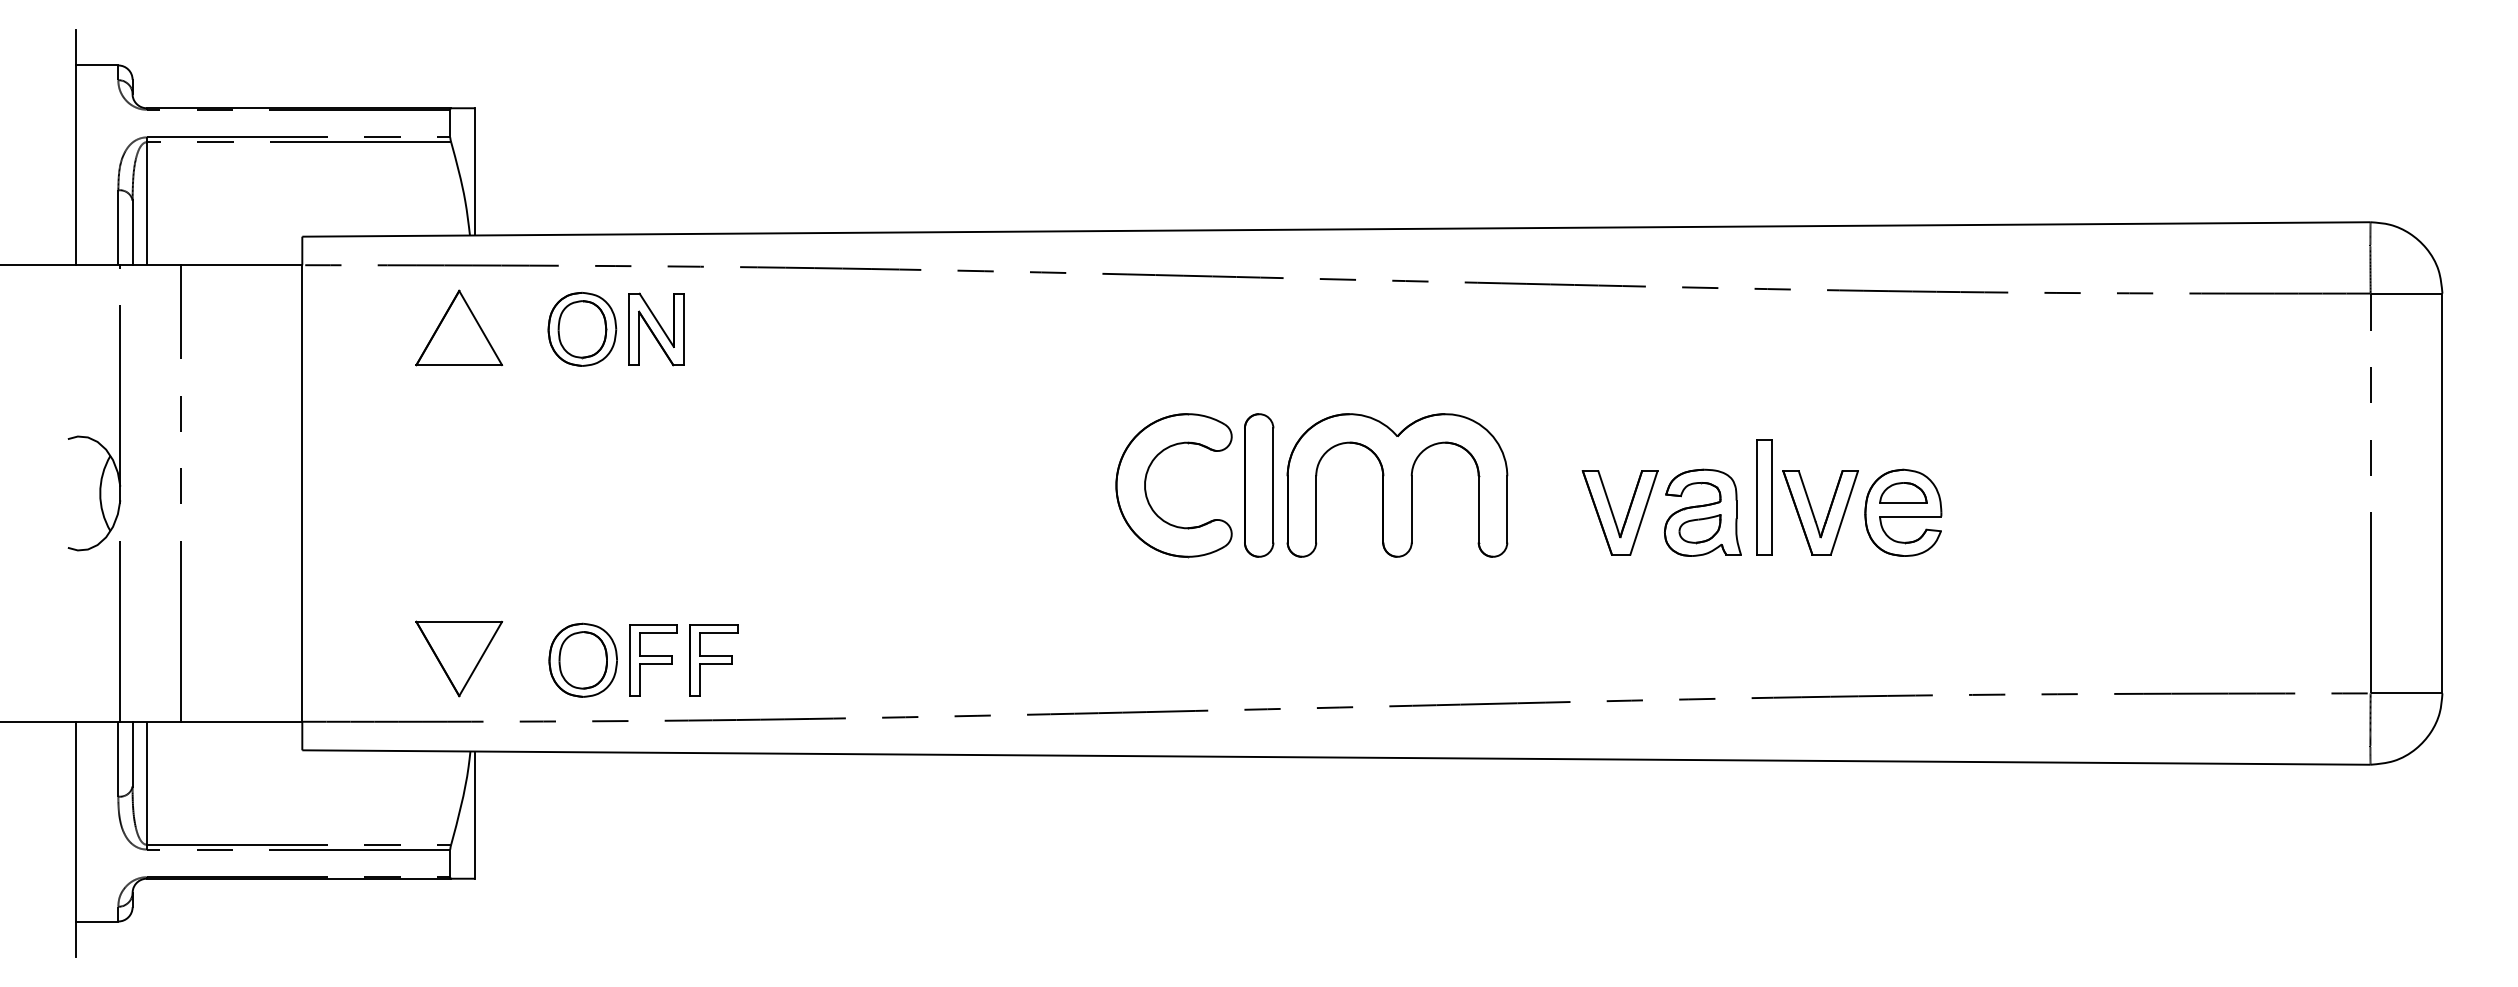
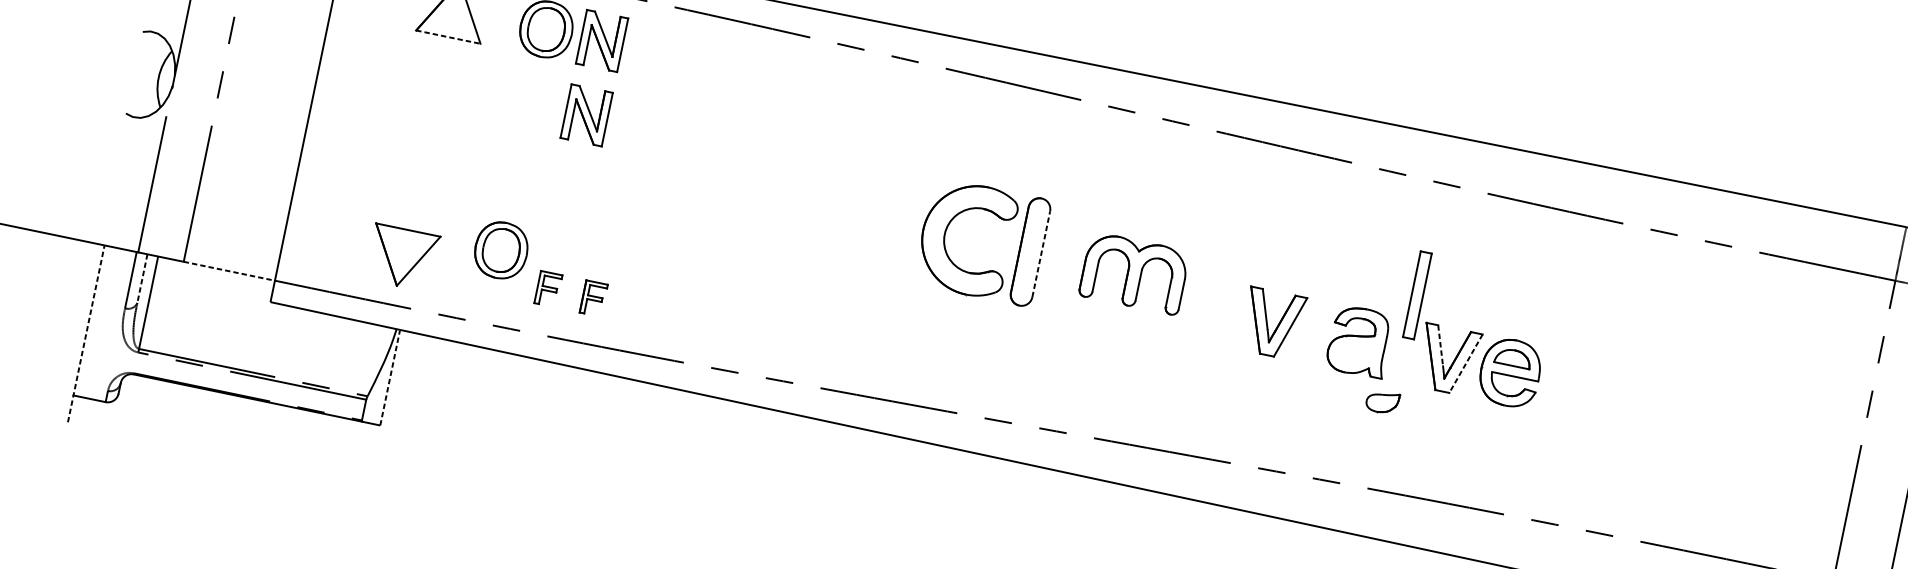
line: (459, 365) -> (448, 37), solid -> dashed
part: (656, 428) -> (586, 115), added
line: (1273, 485) -> (1041, 254), solid -> dashed
part: (1397, 485) -> (1134, 273), size x0.6
line: (1807, 496) -> (1440, 345), solid -> dashed
part: (1764, 497) -> (1417, 295), moved
part: (1619, 512) -> (1272, 323), moved
line: (1844, 512) -> (1466, 363), solid -> dashed
part: (1699, 529) -> (1382, 402), moved
part: (582, 659) -> (500, 249), moved
part: (653, 660) -> (548, 289), size x0.6
part: (713, 660) -> (593, 298), size x0.6
line: (241, 721) -> (229, 271), solid -> dashed
line: (132, 754) -> (142, 278), solid -> dashed
line: (475, 815) -> (390, 378), solid -> dashed
line: (75, 839) -> (86, 333), solid -> dashed

